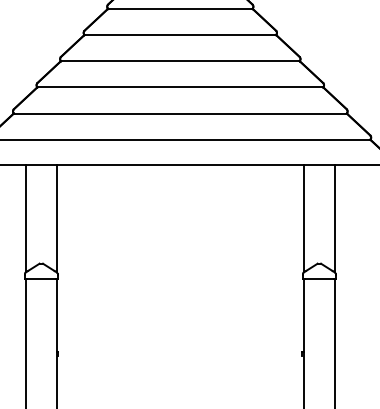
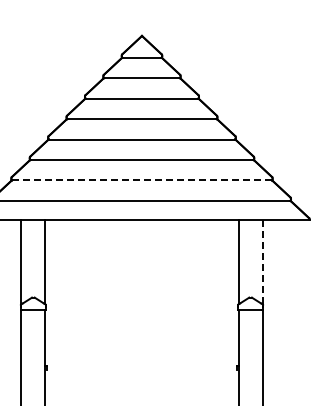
line: (179, 113) -> (141, 180), solid -> dashed
line: (334, 217) -> (262, 261), solid -> dashed

